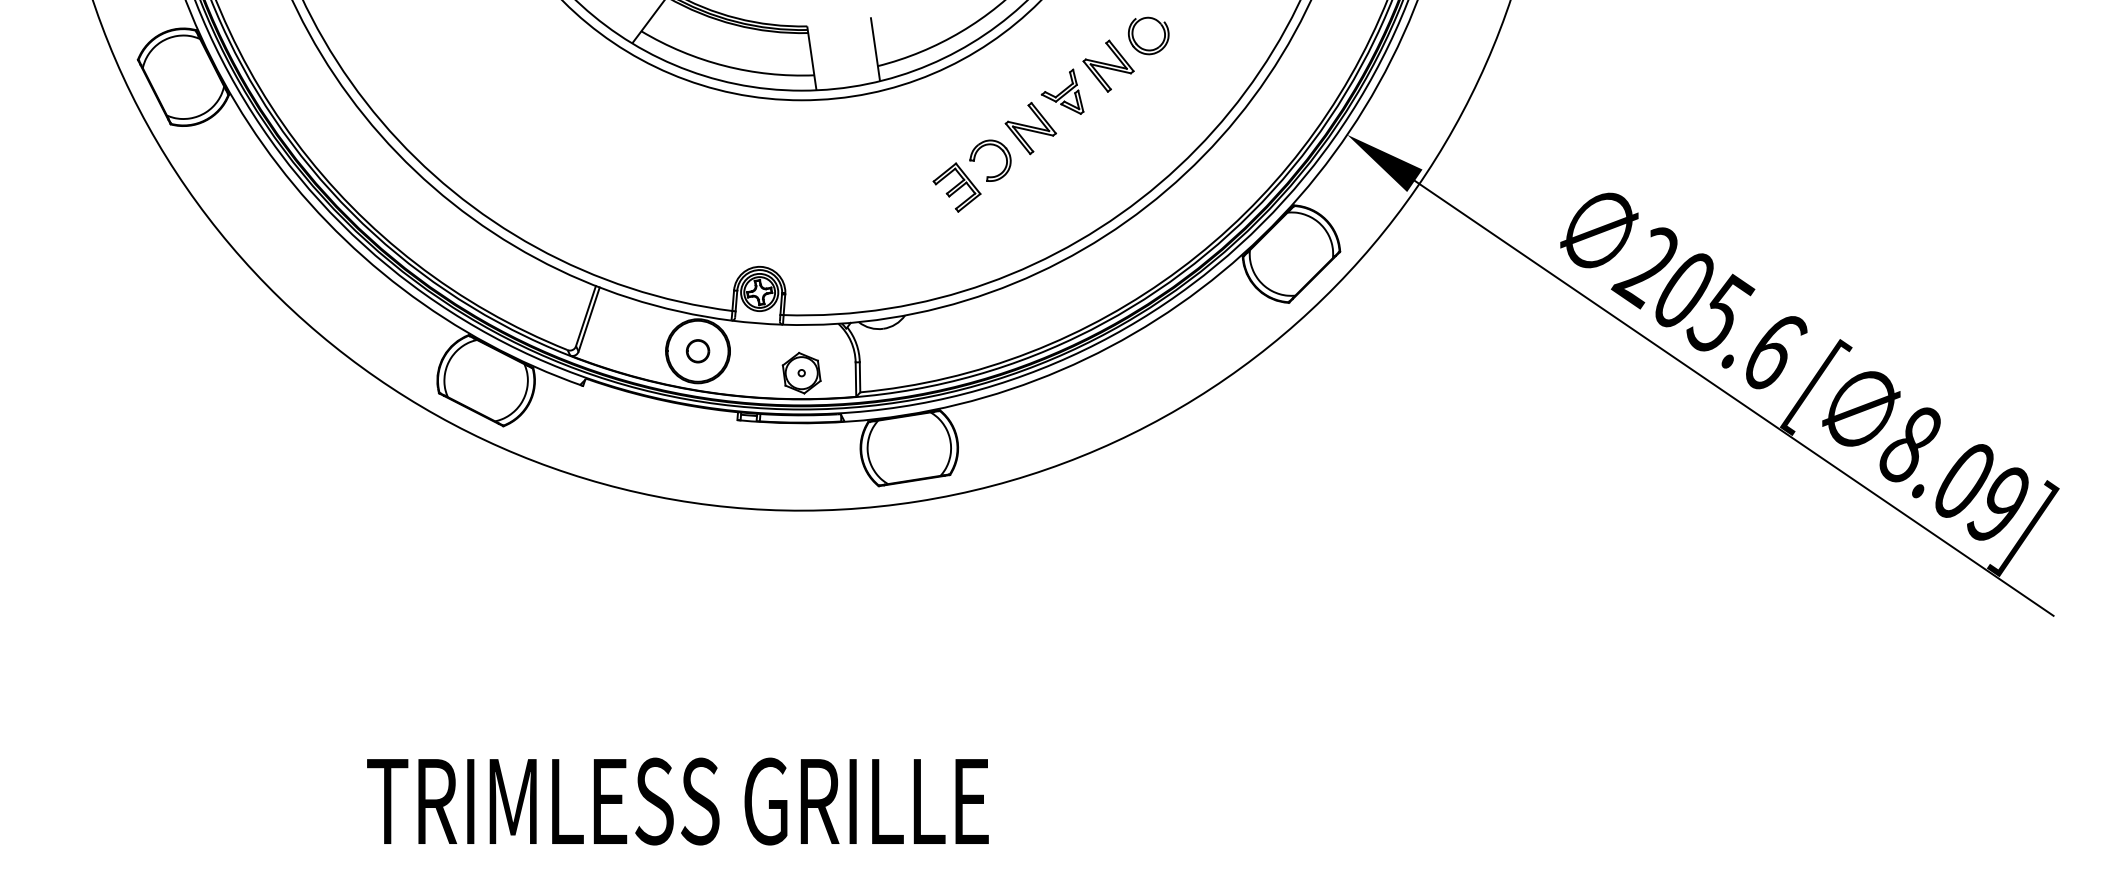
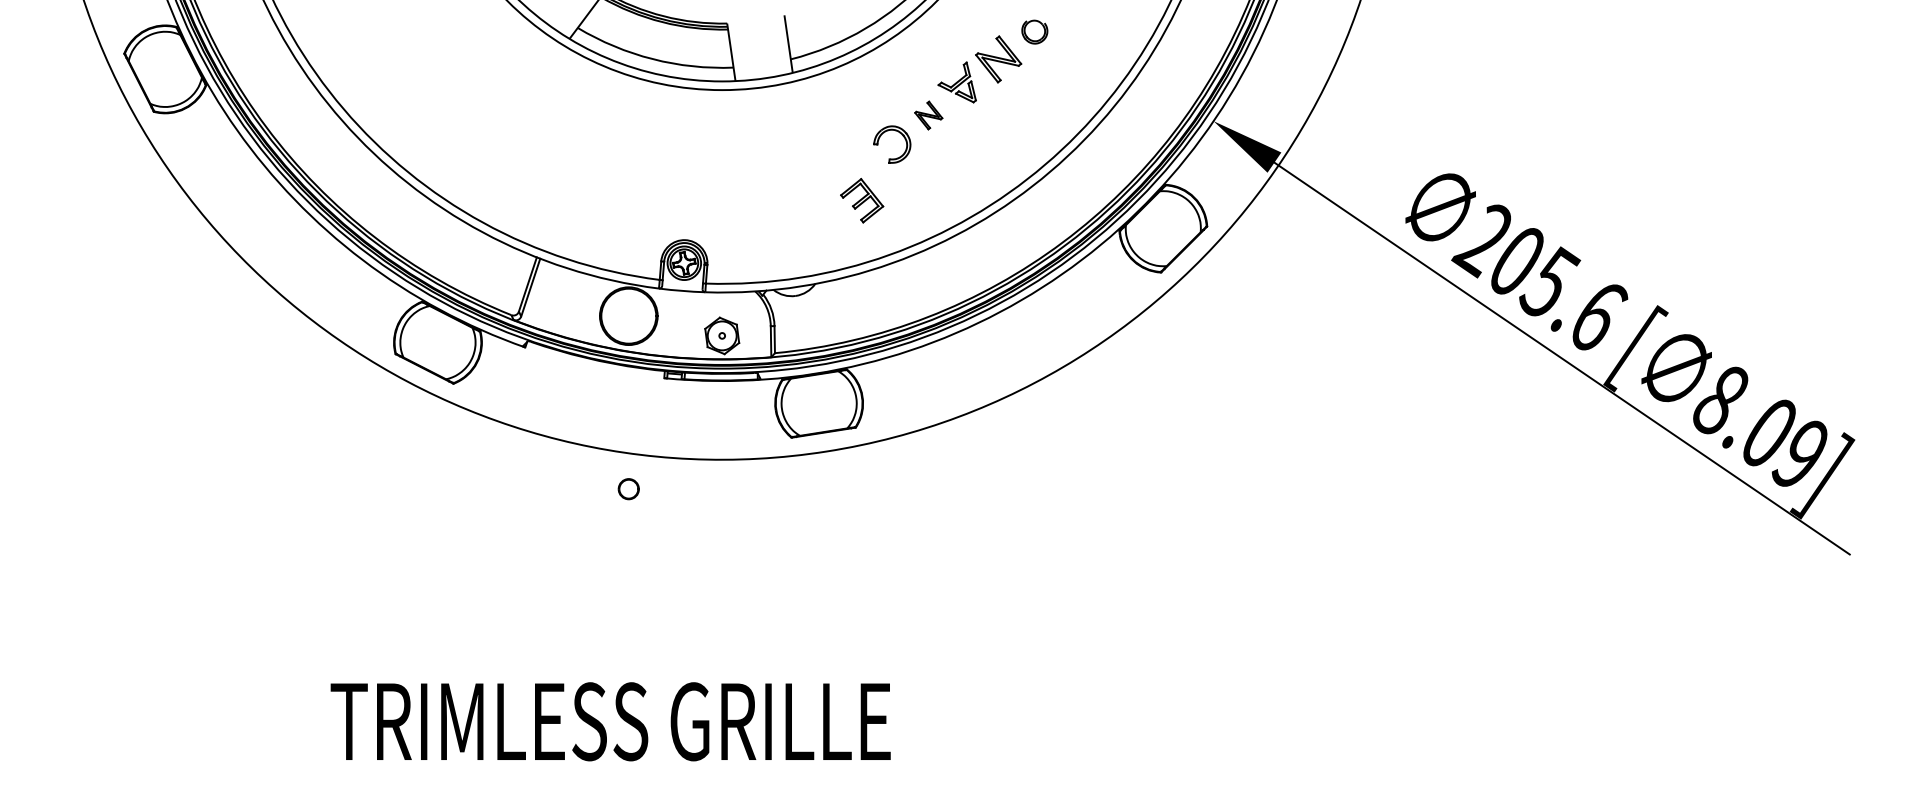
part: (1148, 35) -> (1034, 31), size x0.7
part: (1030, 128) -> (928, 115), size x0.6
part: (957, 187) -> (862, 200), moved
part: (697, 351) -> (628, 489), moved

